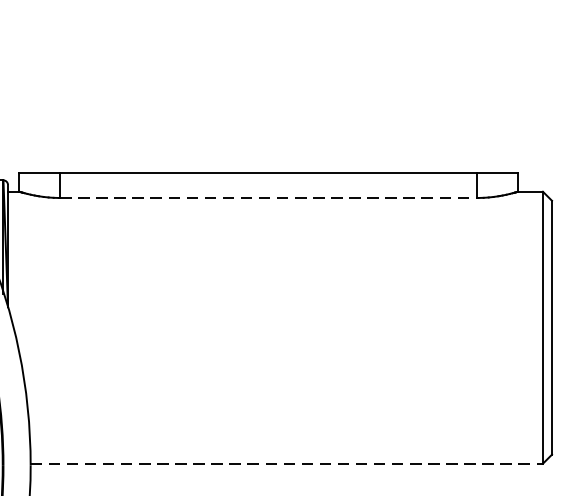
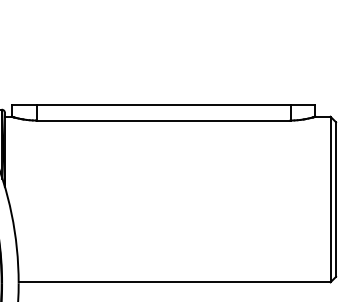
line: (268, 197) -> (163, 120), dashed -> solid
line: (286, 463) -> (174, 282), dashed -> solid

